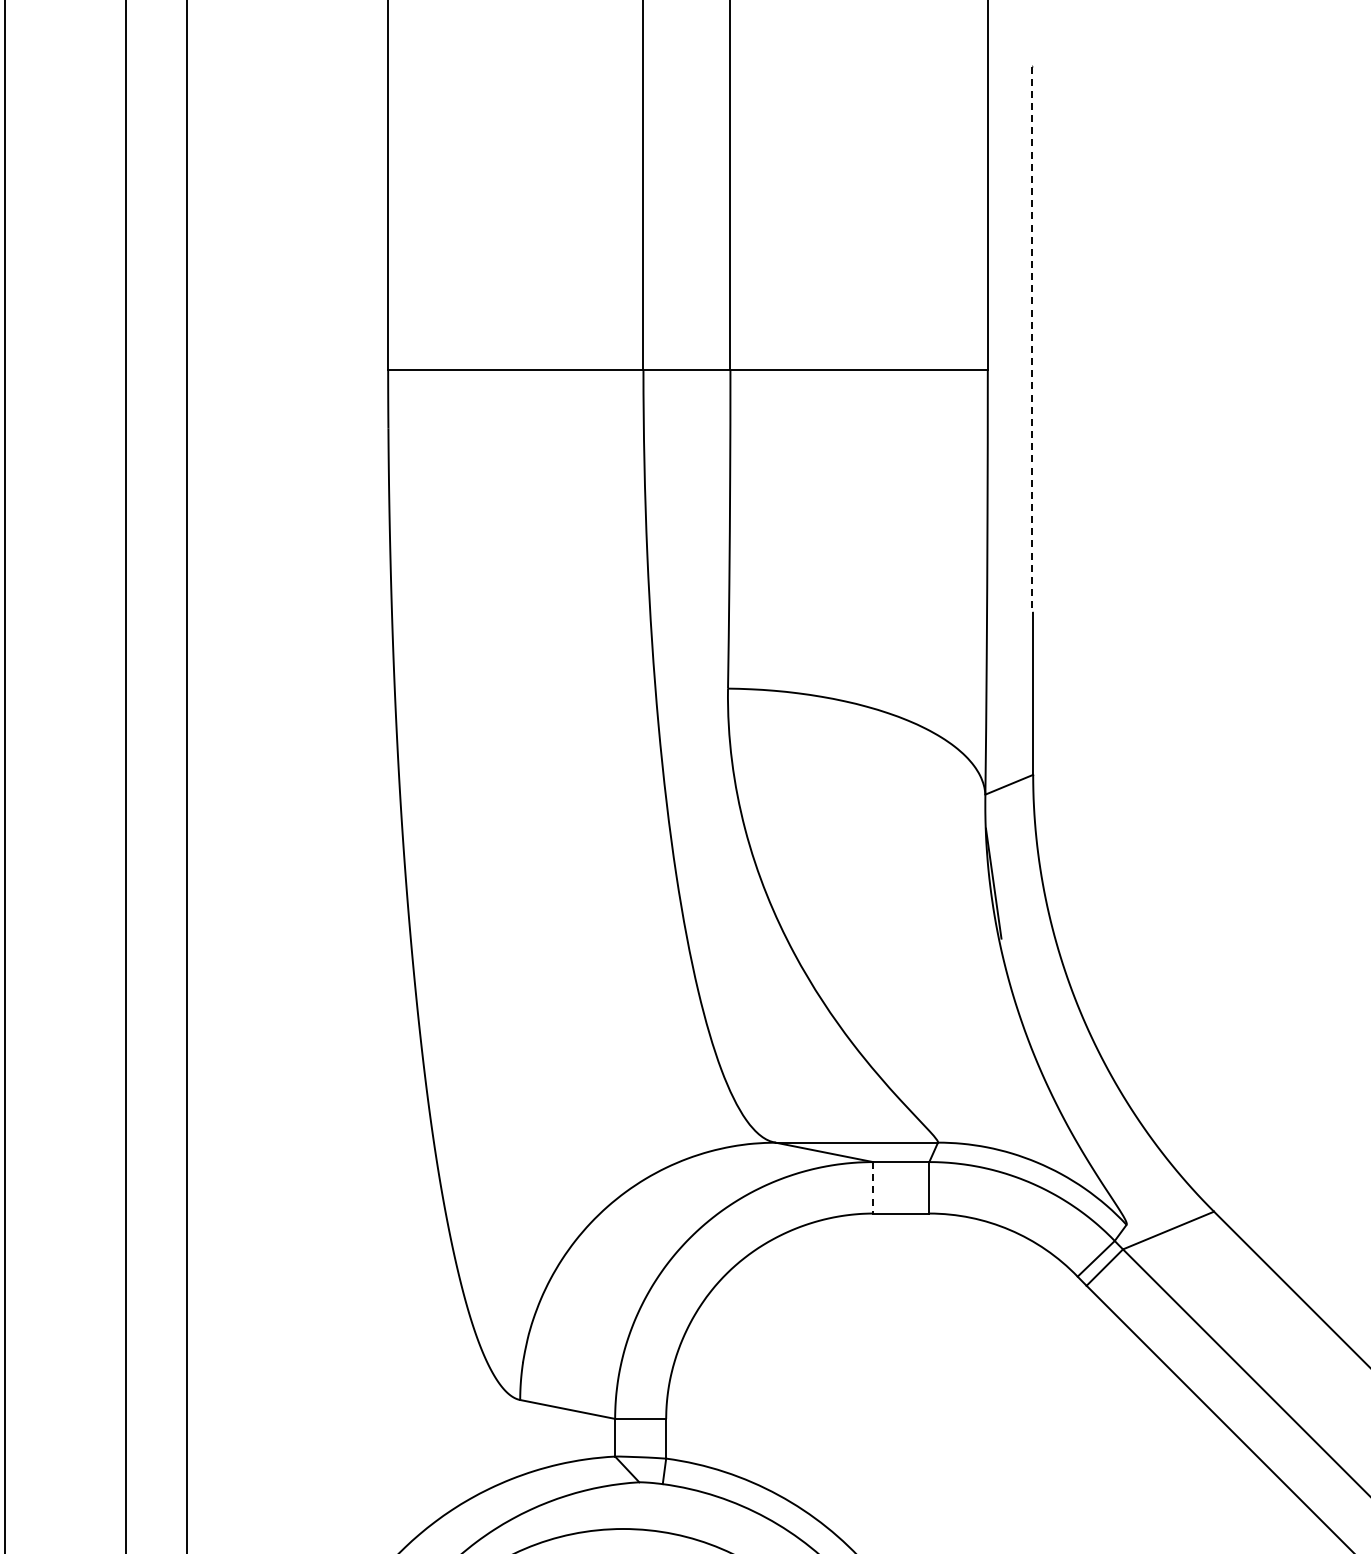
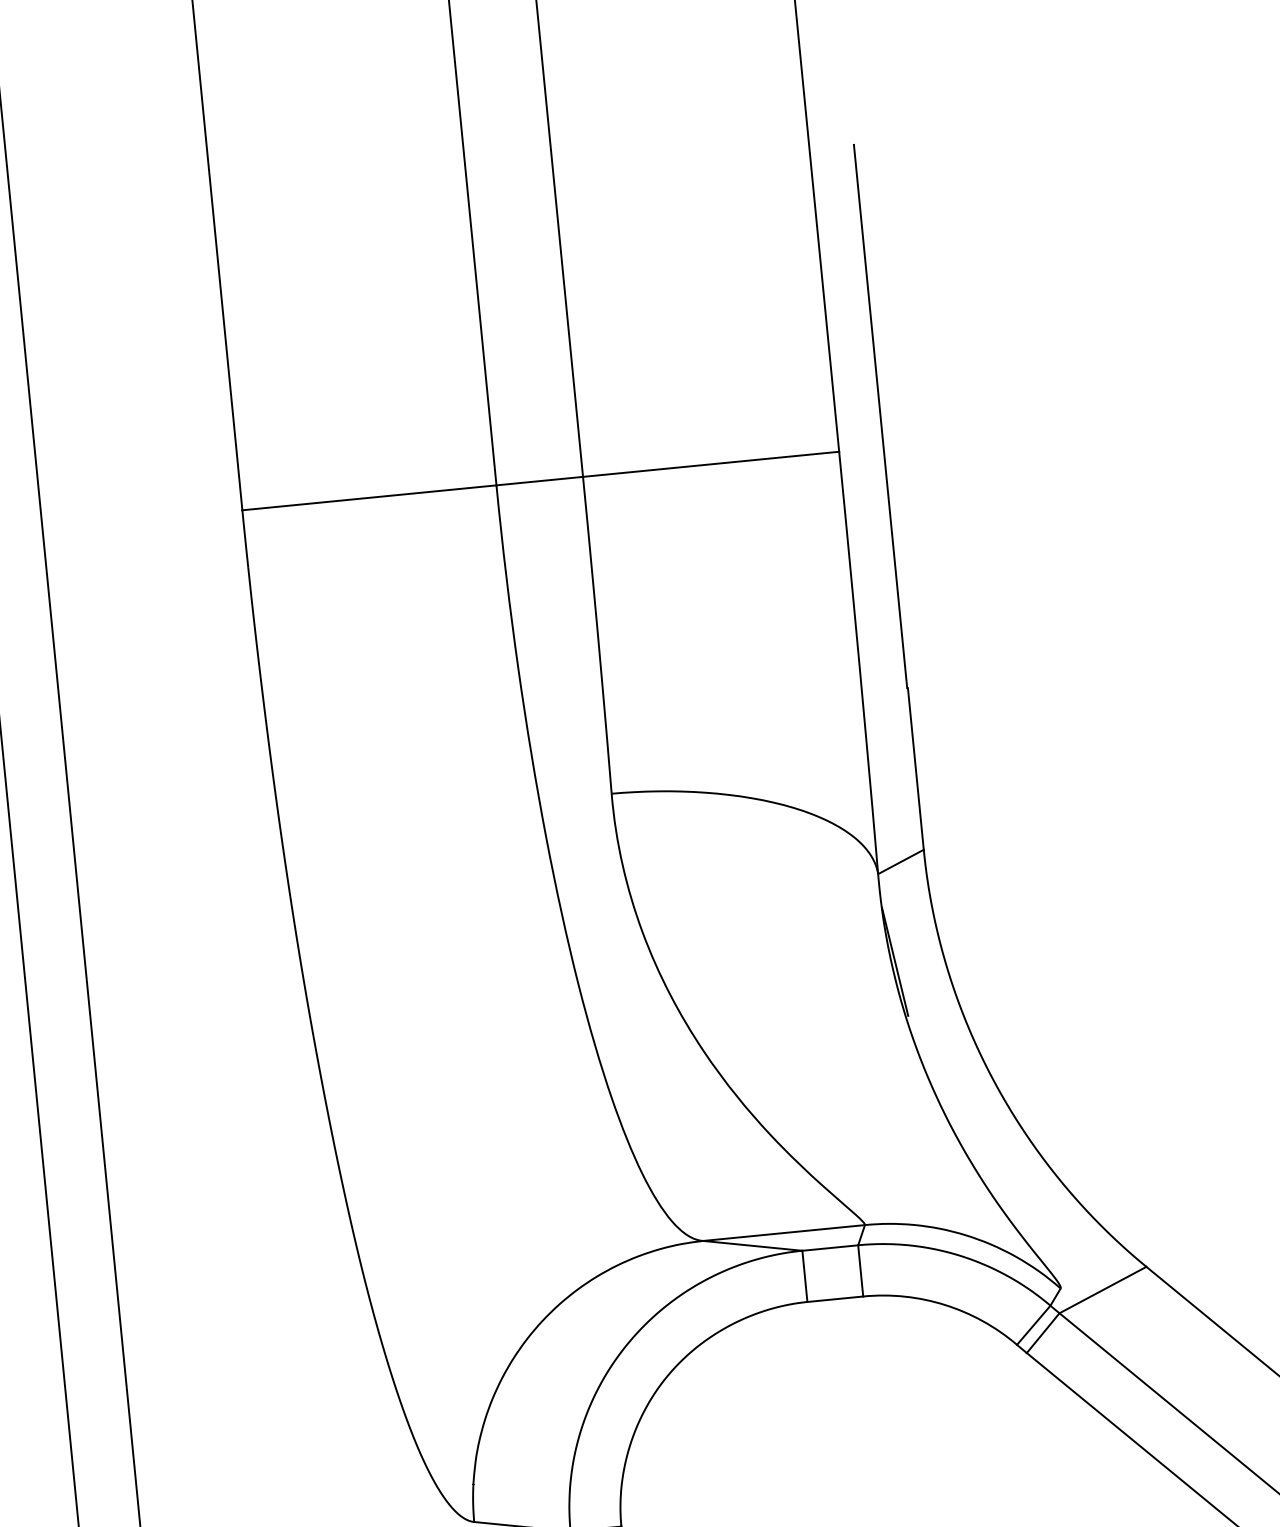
line: (1032, 339) -> (880, 416), dashed -> solid
line: (873, 1187) -> (805, 1276), dashed -> solid

